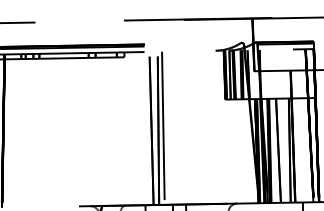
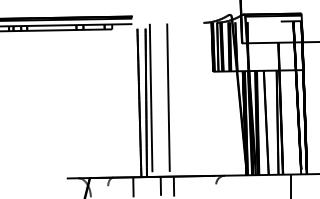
line: (180, 127) -> (168, 99), added

